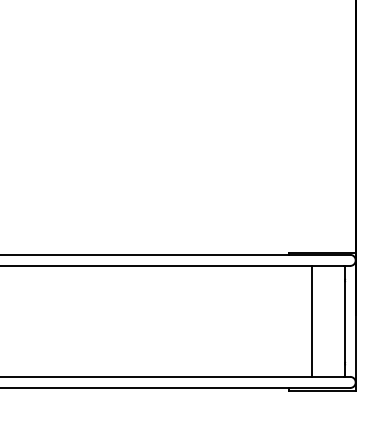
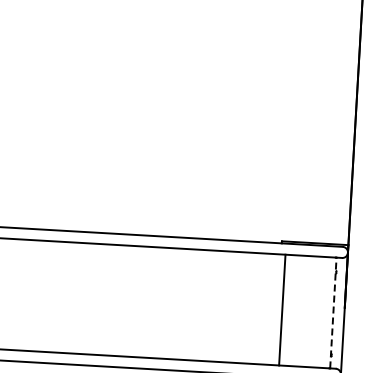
line: (312, 320) -> (282, 309), moved
line: (344, 320) -> (333, 312), solid -> dashed

